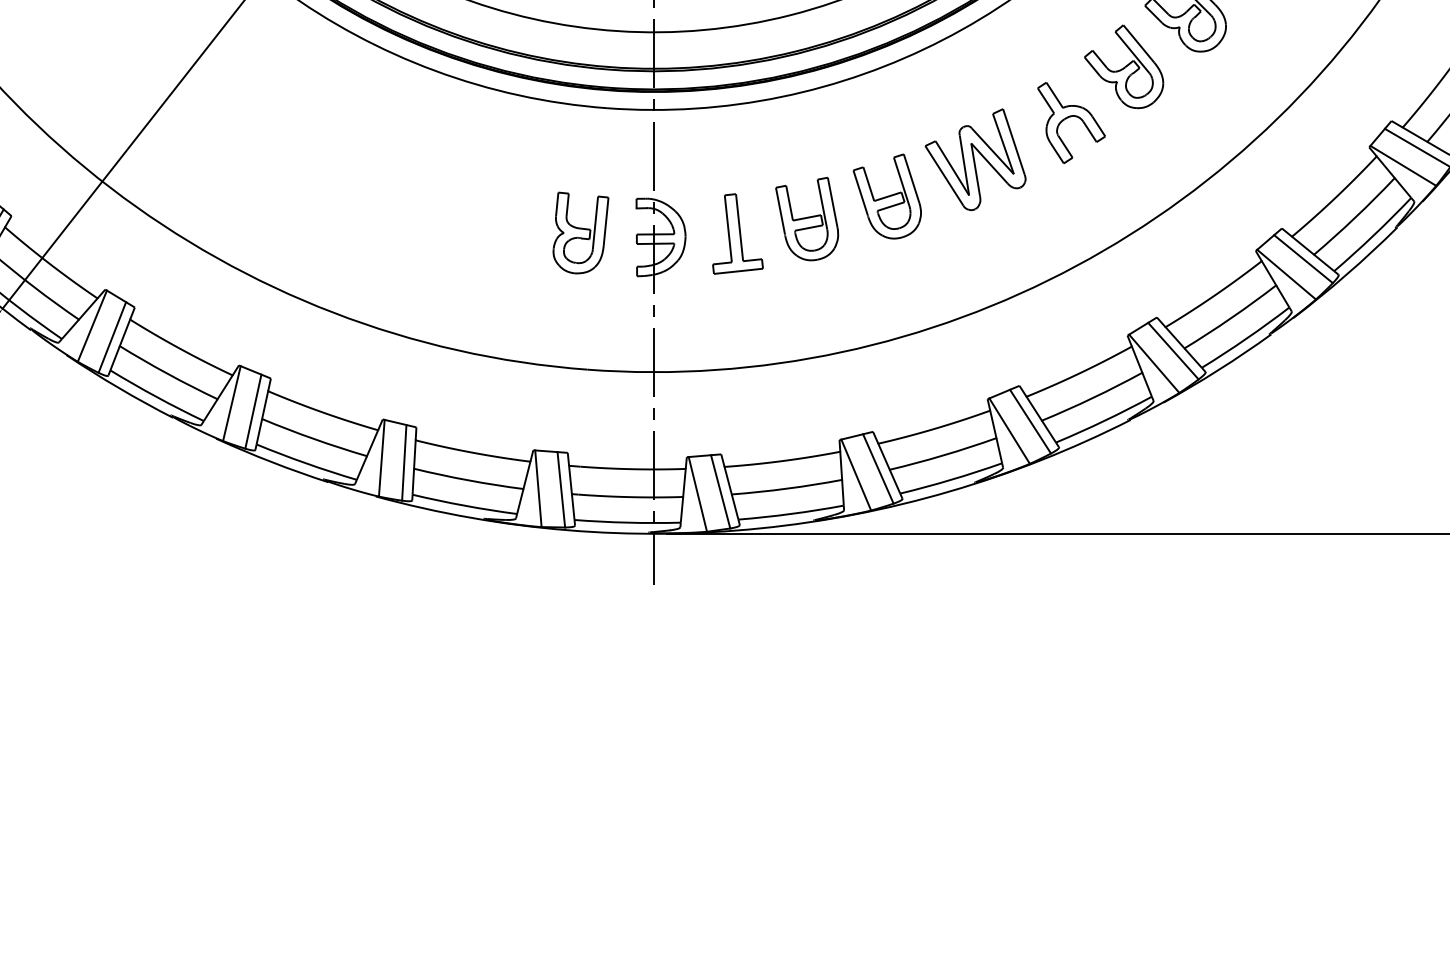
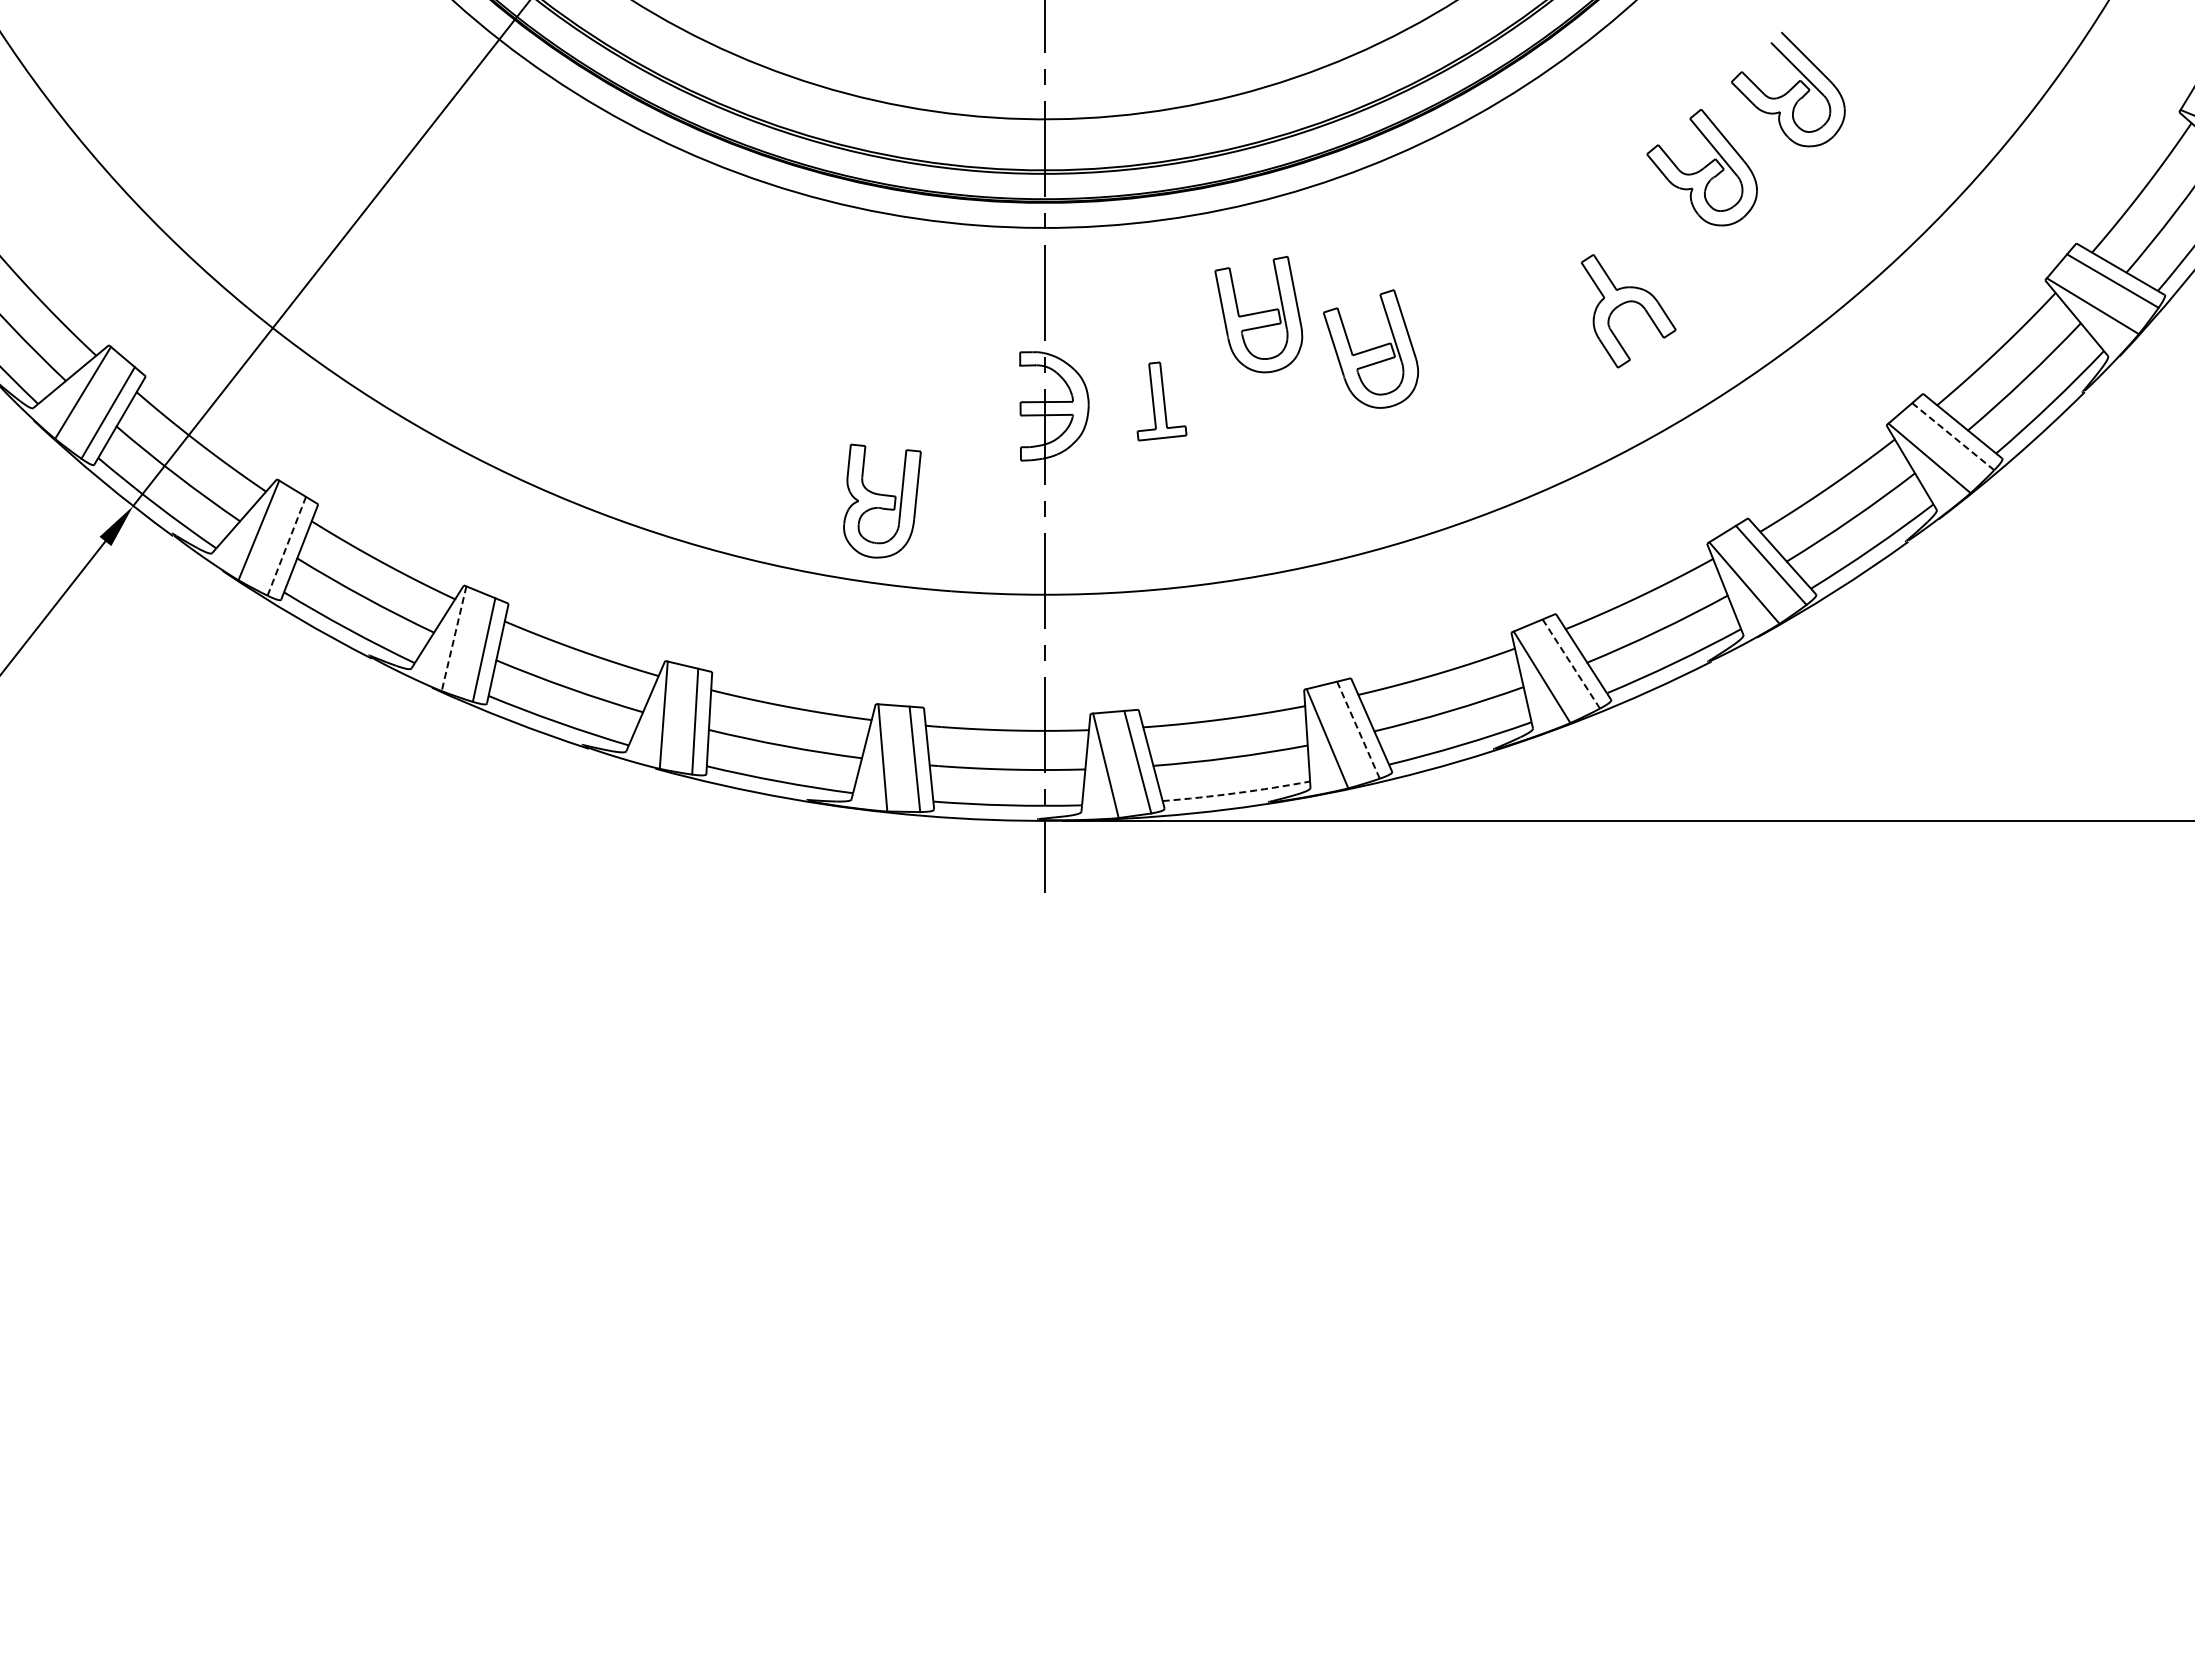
part: (1069, 117) -> (1626, 303), moved
part: (975, 159) -> (1494, 297), removed
part: (806, 218) -> (1258, 314), moved
part: (581, 232) -> (882, 500), moved
part: (737, 234) -> (1161, 401), size x0.7
line: (1303, 259) -> (1953, 437), solid -> dashed
line: (112, 337) -> (286, 546), solid -> dashed
line: (232, 403) -> (454, 638), solid -> dashed
line: (1030, 421) -> (1571, 664), solid -> dashed
line: (878, 469) -> (1358, 730), solid -> dashed
arc: (791, 514) -> (1236, 793), solid -> dashed

